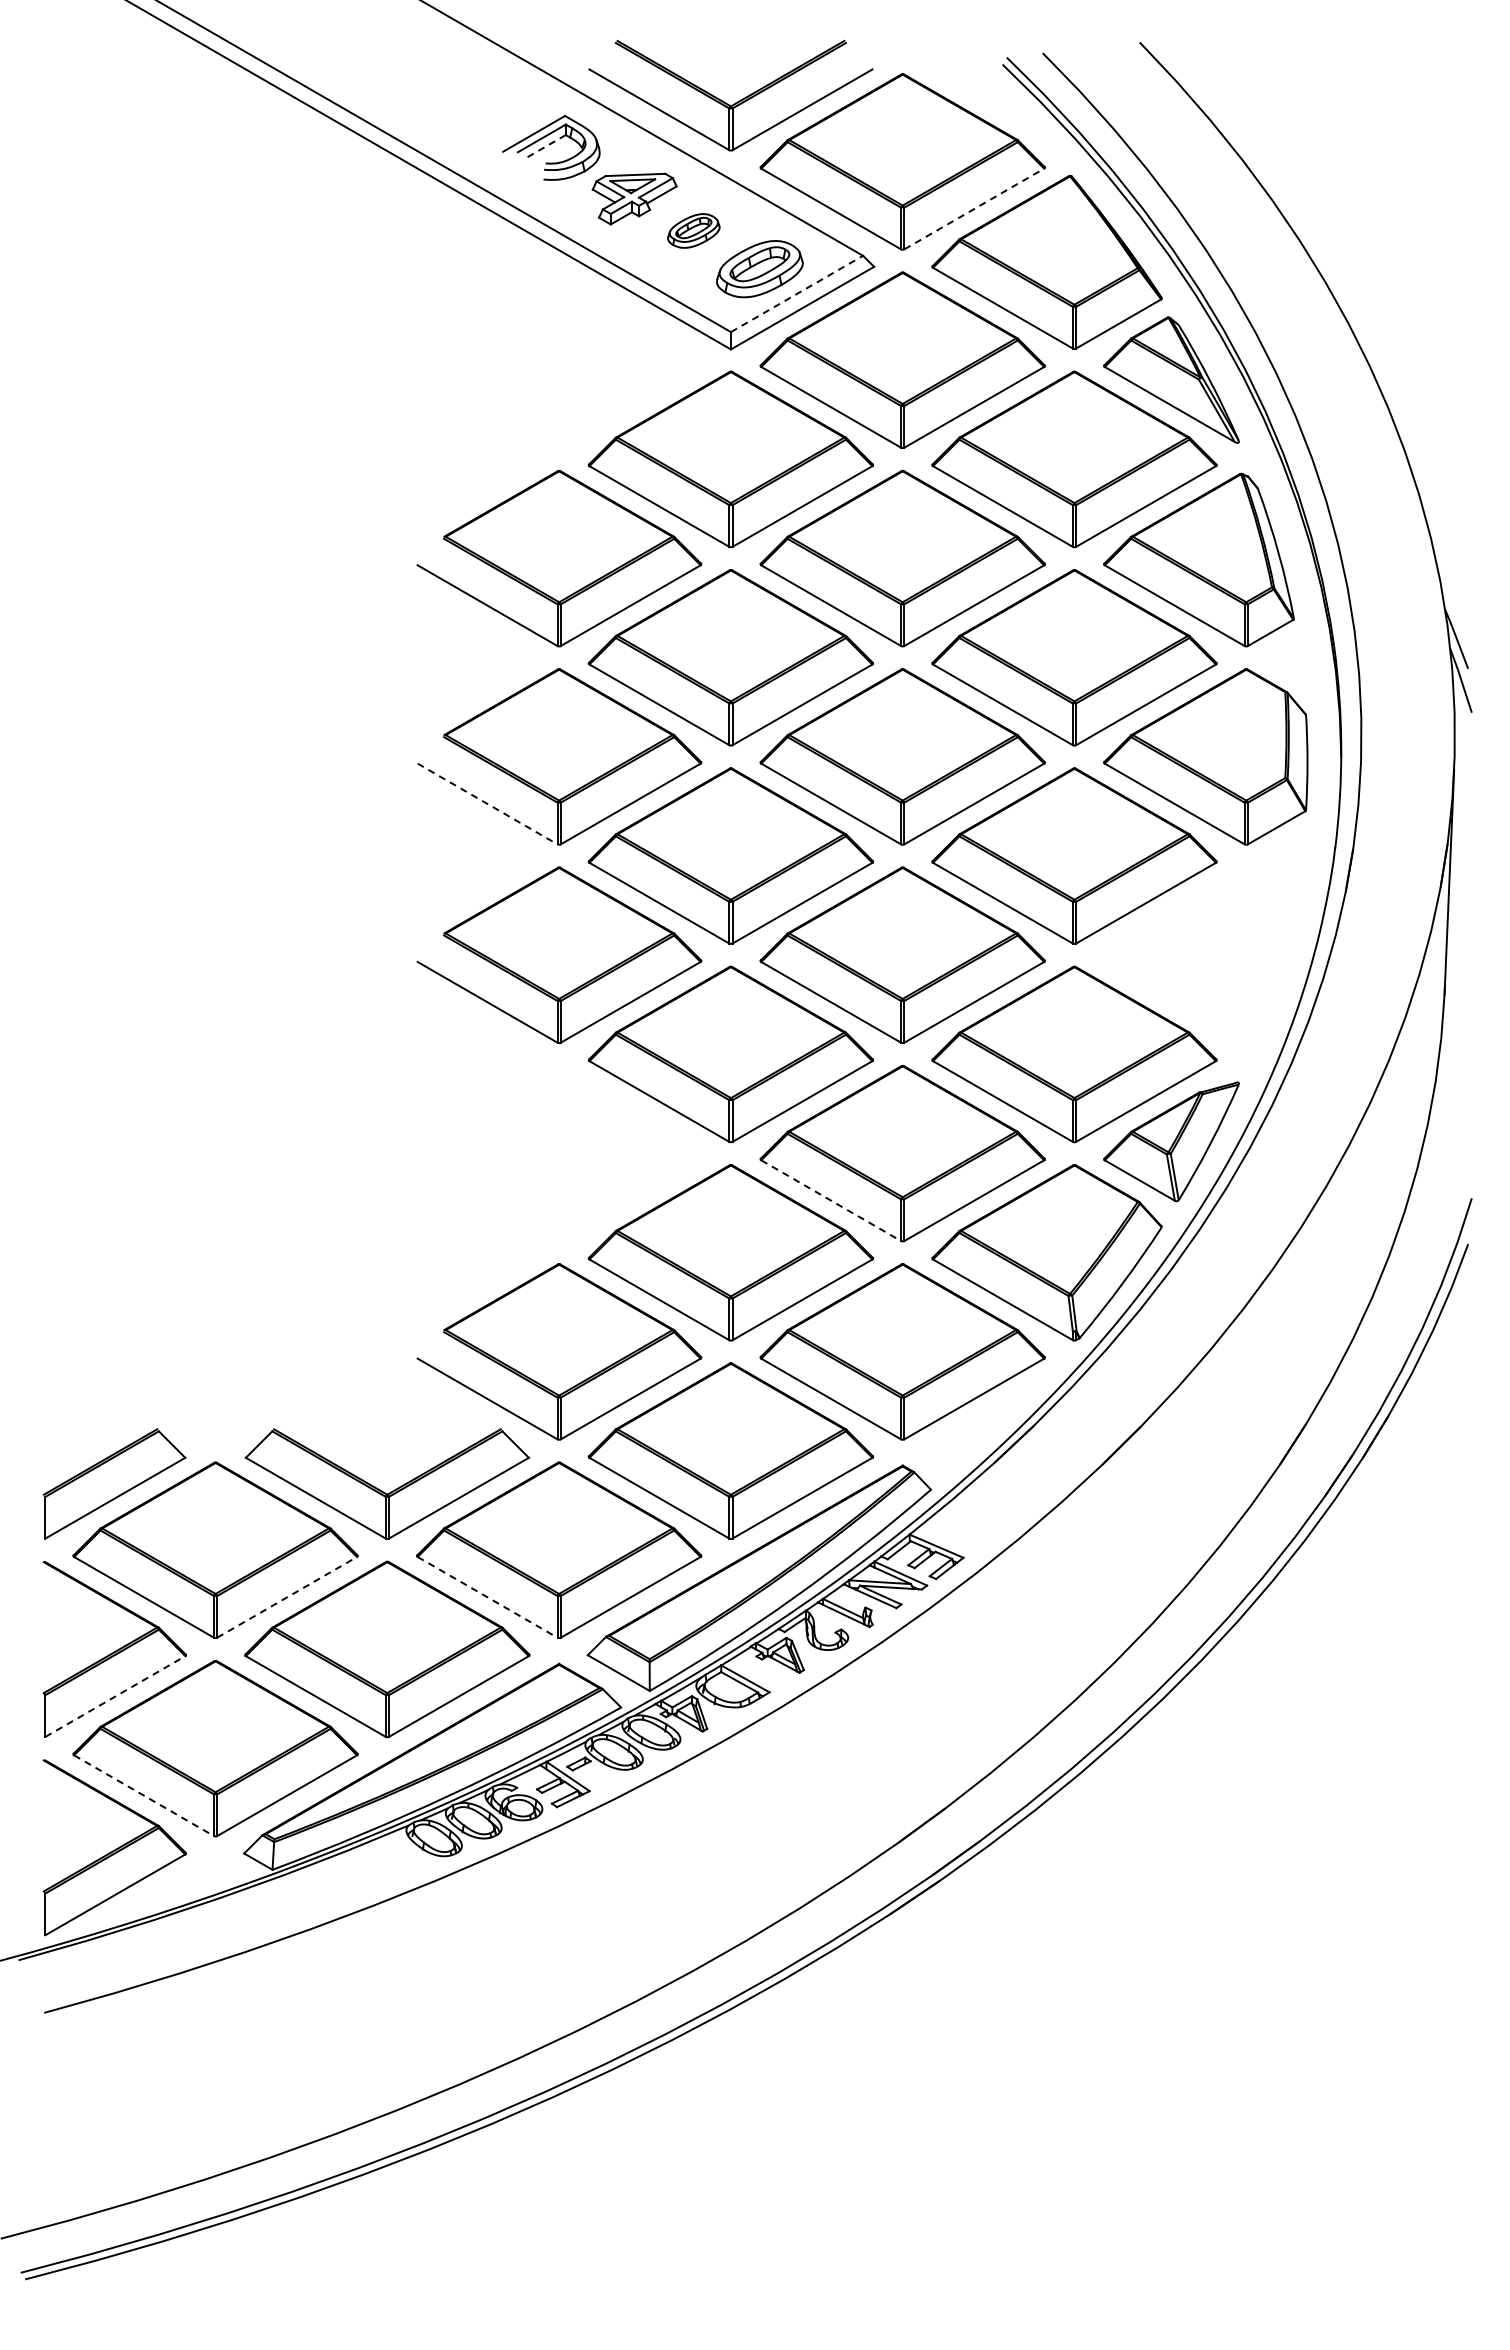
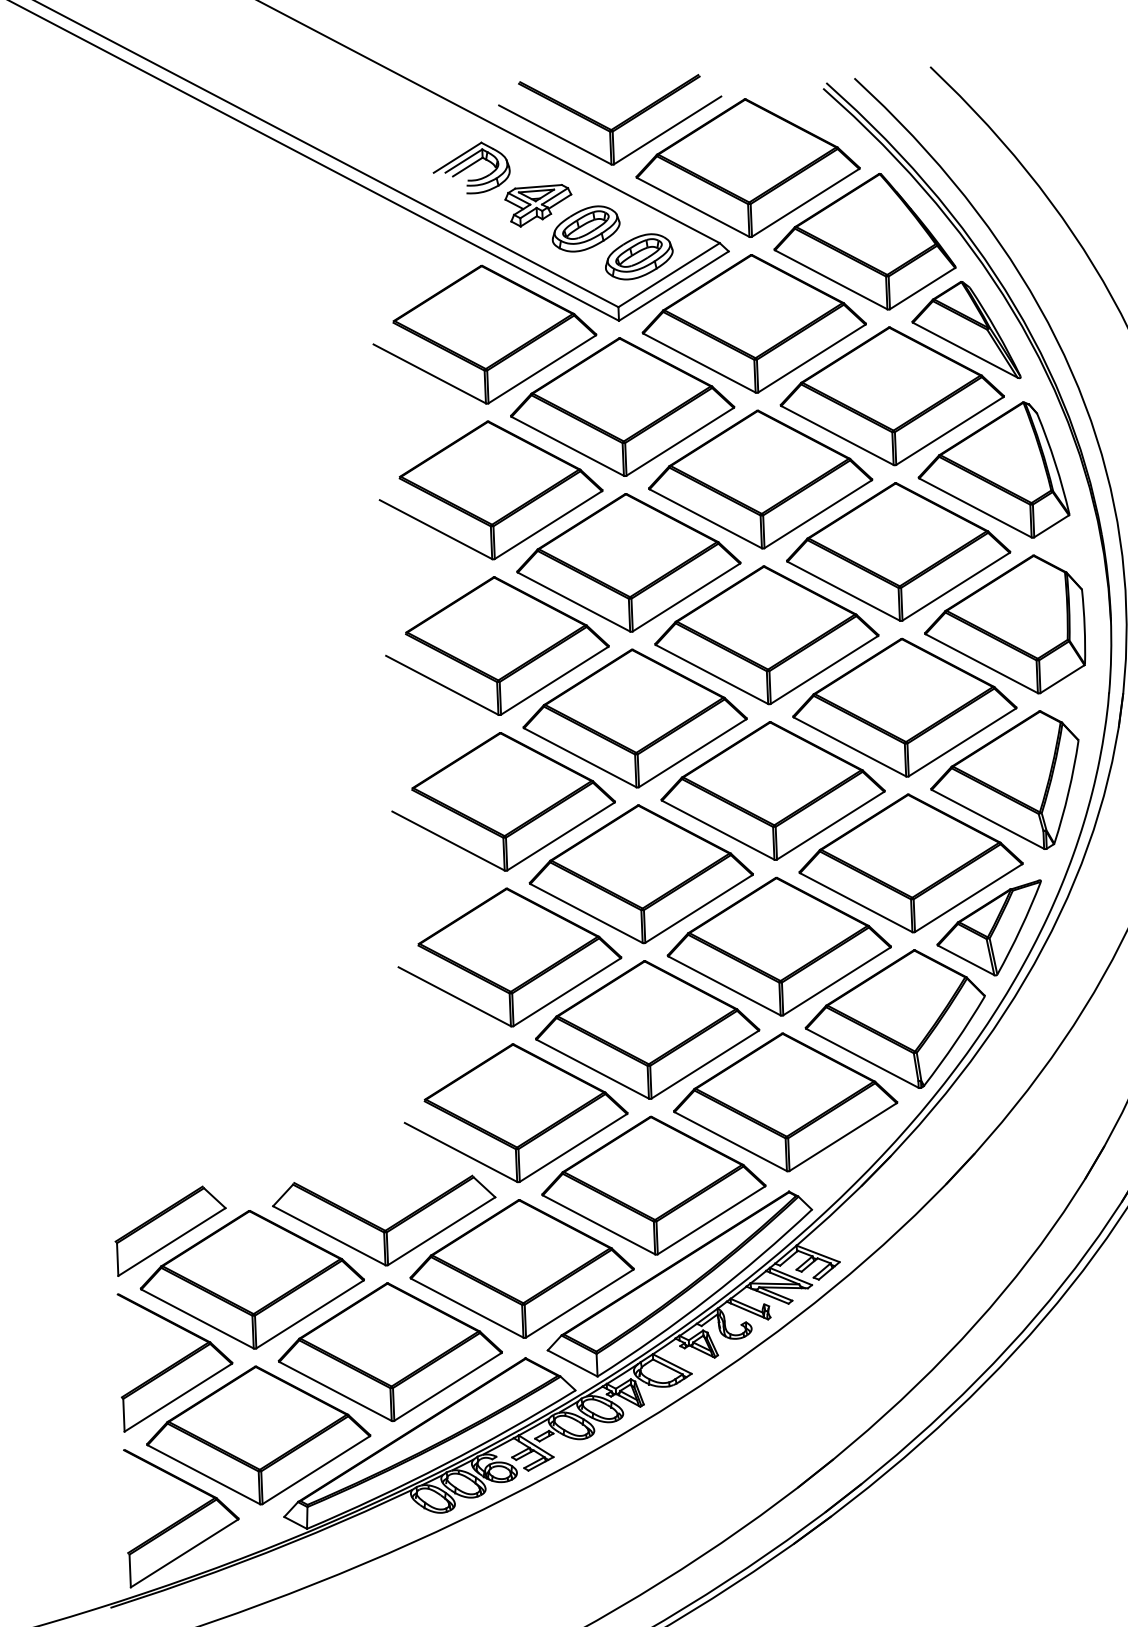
line: (546, 146) -> (467, 167), dashed -> solid
line: (974, 209) -> (805, 203), dashed -> solid
part: (693, 230) -> (585, 228), size x1.67
line: (797, 293) -> (669, 274), dashed -> solid
part: (559, 359) -> (484, 334), added
line: (487, 804) -> (442, 685), dashed -> solid
part: (1198, 954) -> (1005, 781), added
part: (559, 1153) -> (509, 957), added
line: (831, 1200) -> (724, 985), dashed -> solid
line: (287, 1597) -> (310, 1314), dashed -> solid
line: (487, 1597) -> (467, 1308), dashed -> solid
line: (115, 1696) -> (178, 1397), dashed -> solid
line: (144, 1795) -> (204, 1474), dashed -> solid

